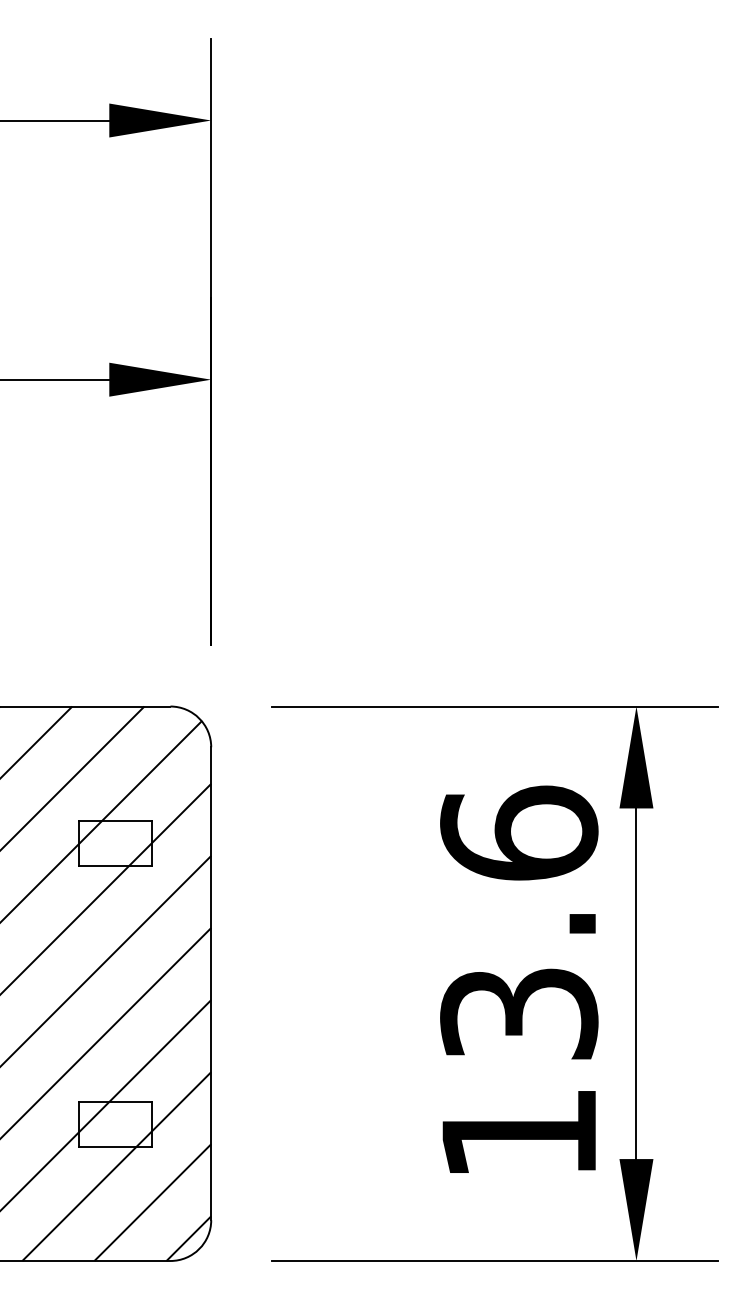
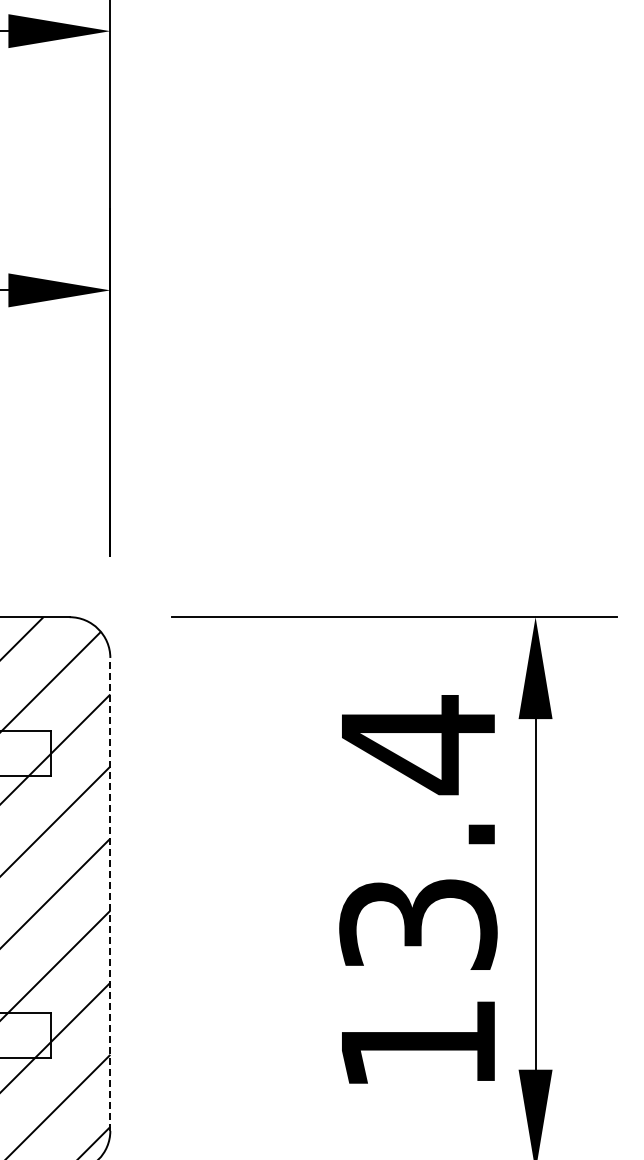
text: (519, 834) -> (418, 745), 13.6 -> 13.4
line: (211, 983) -> (110, 894), solid -> dashed

